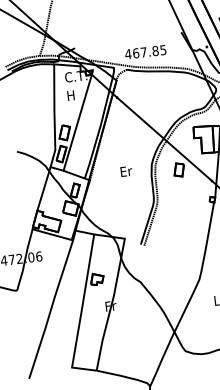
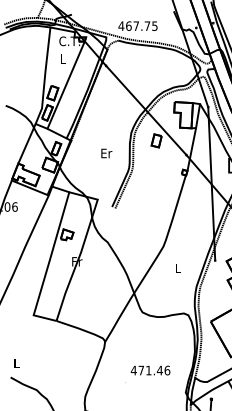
text: (155, 50) -> (147, 25), 467.85 -> 467.75
text: (70, 95) -> (62, 58), H -> L
text: (126, 171) -> (106, 153), moved

